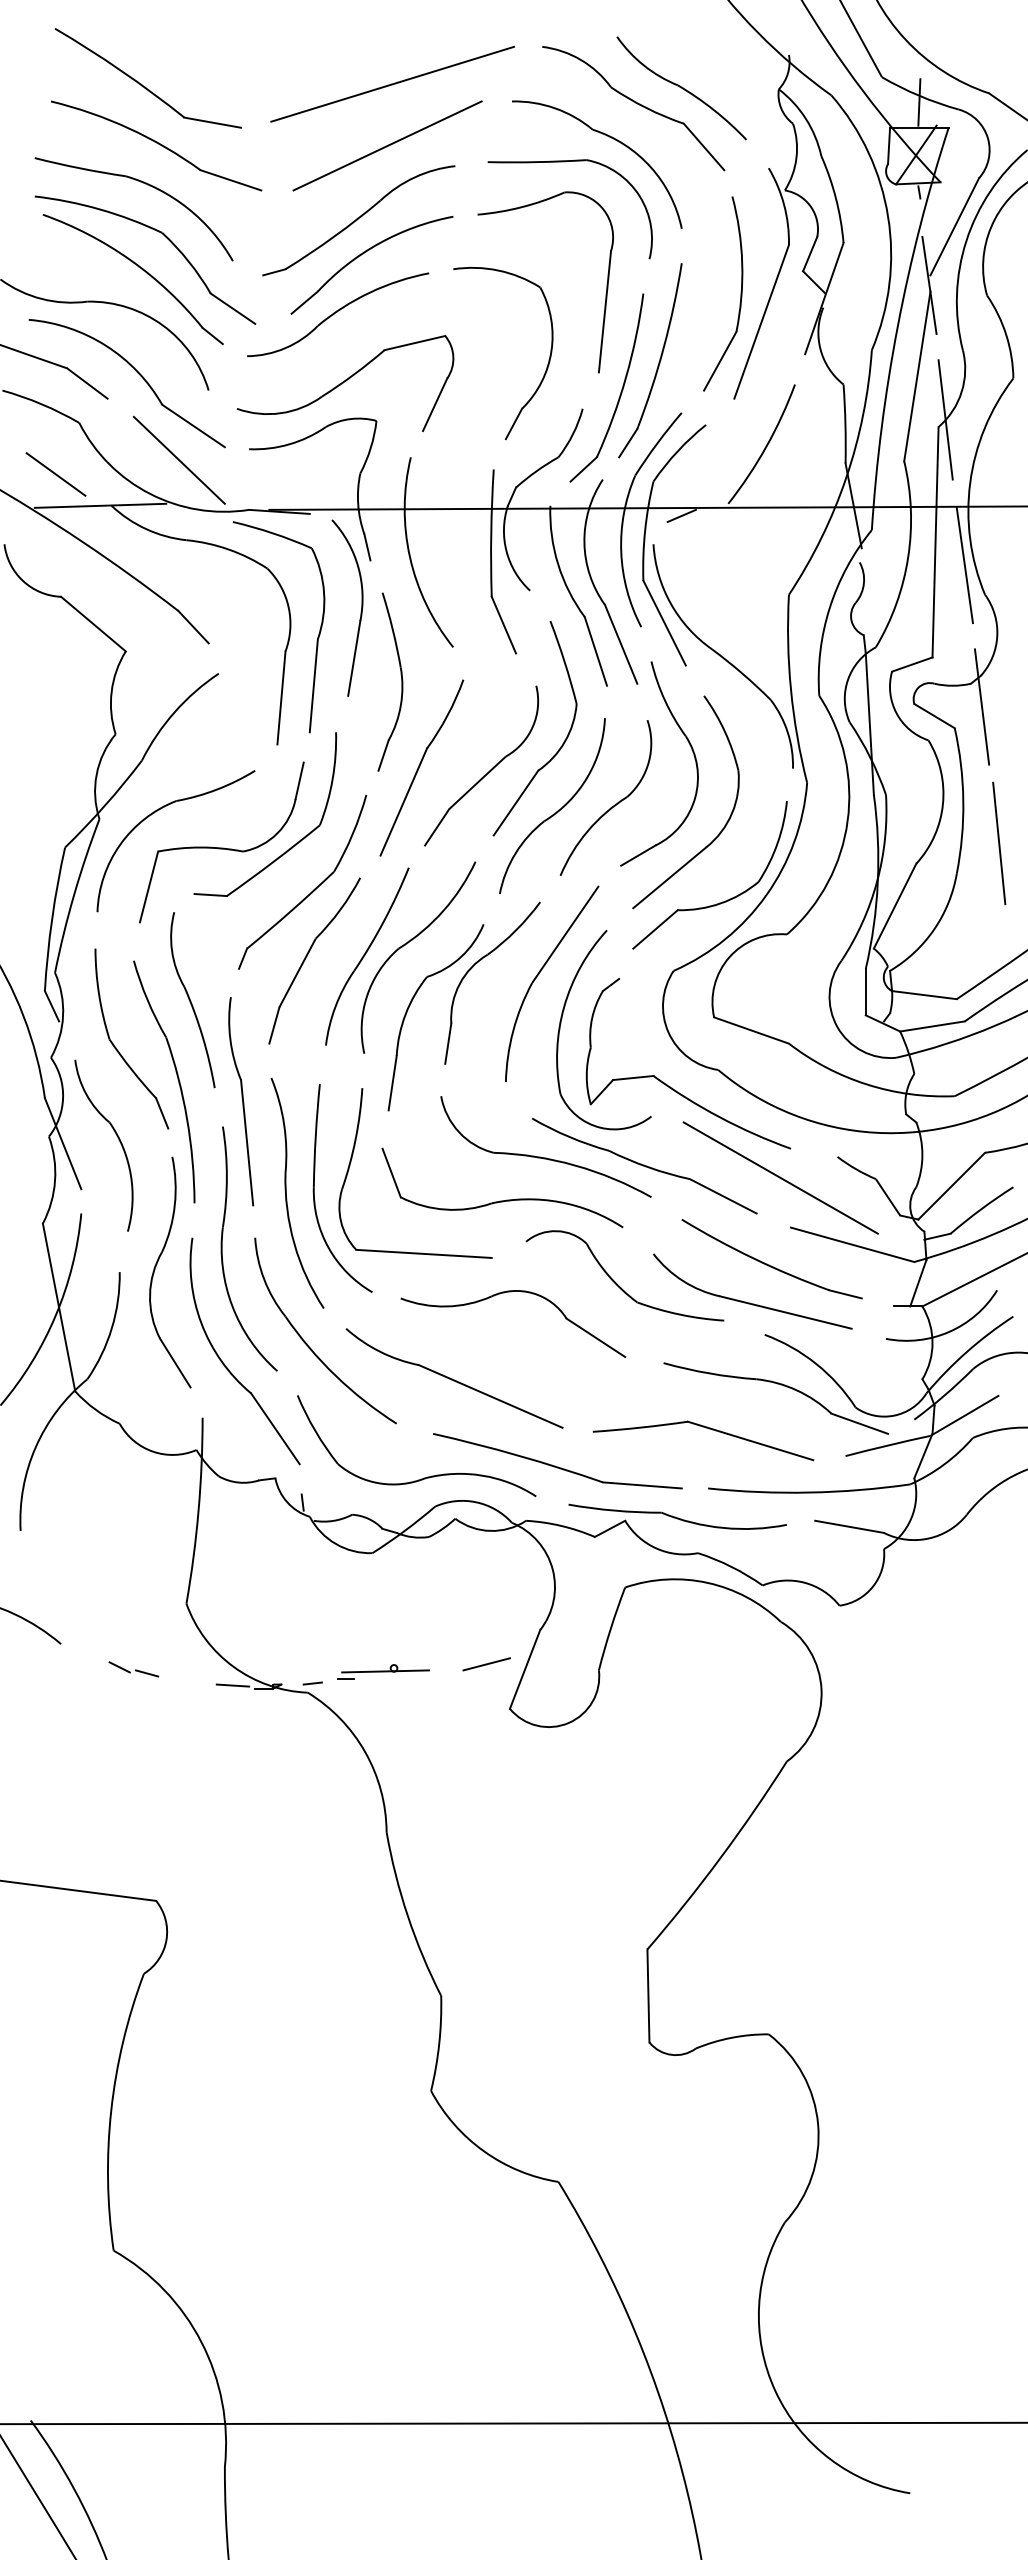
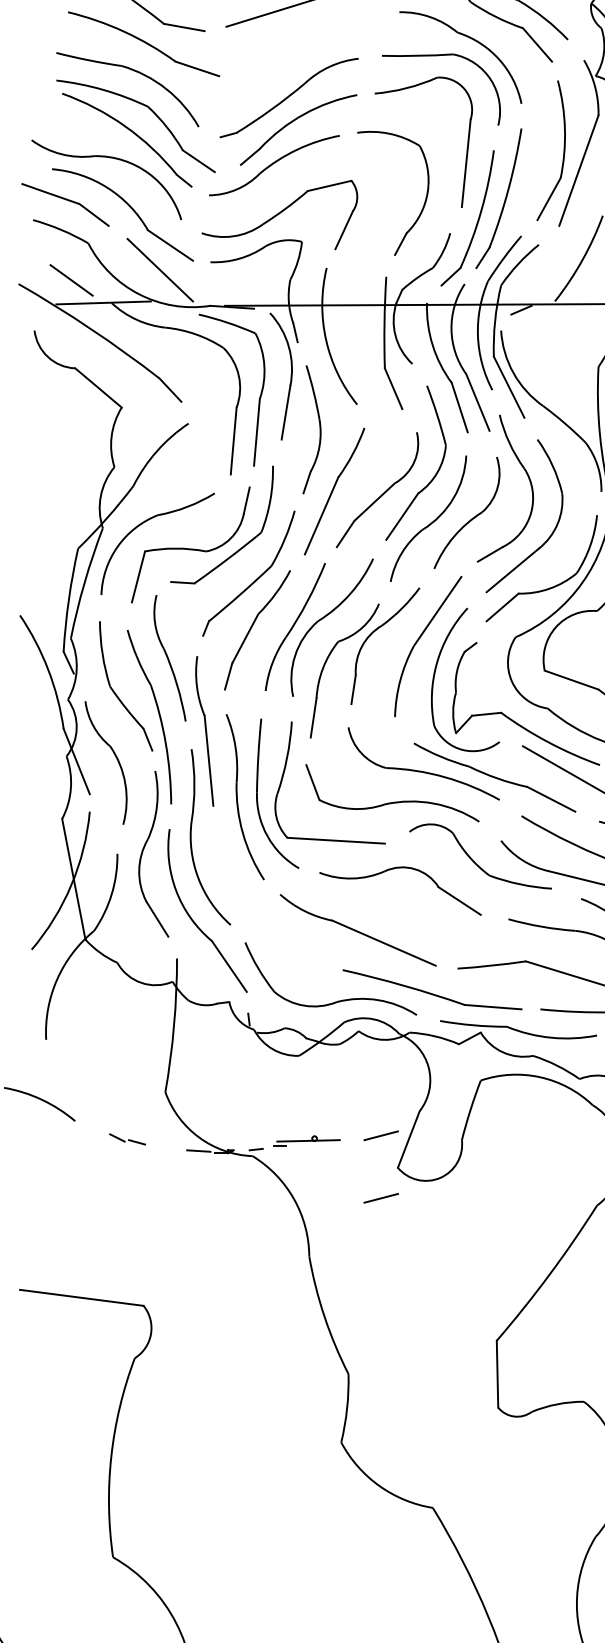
line: (387, 145) -> (309, 43), removed
part: (307, 1343) -> (252, 905), removed
line: (486, 1751) -> (381, 1198), added

